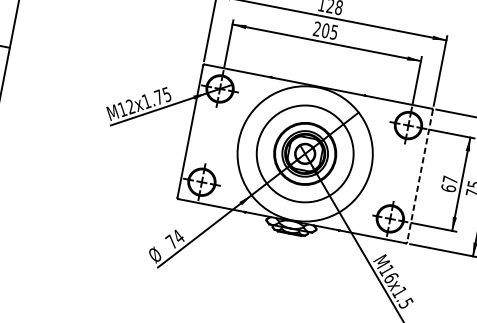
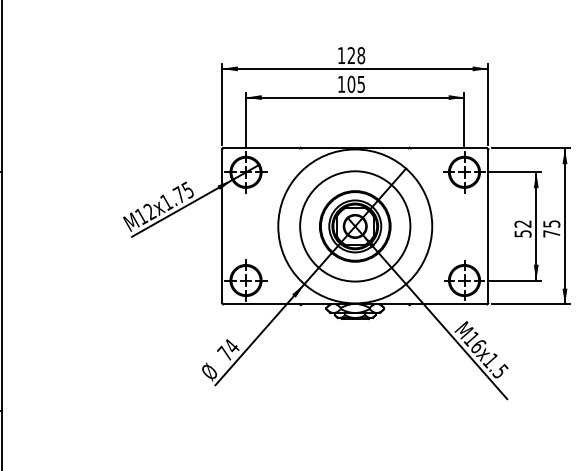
text: (317, 28) -> (341, 83), 205 -> 105
line: (420, 176) -> (488, 226), dashed -> solid
text: (449, 183) -> (522, 228), 67 -> 52

